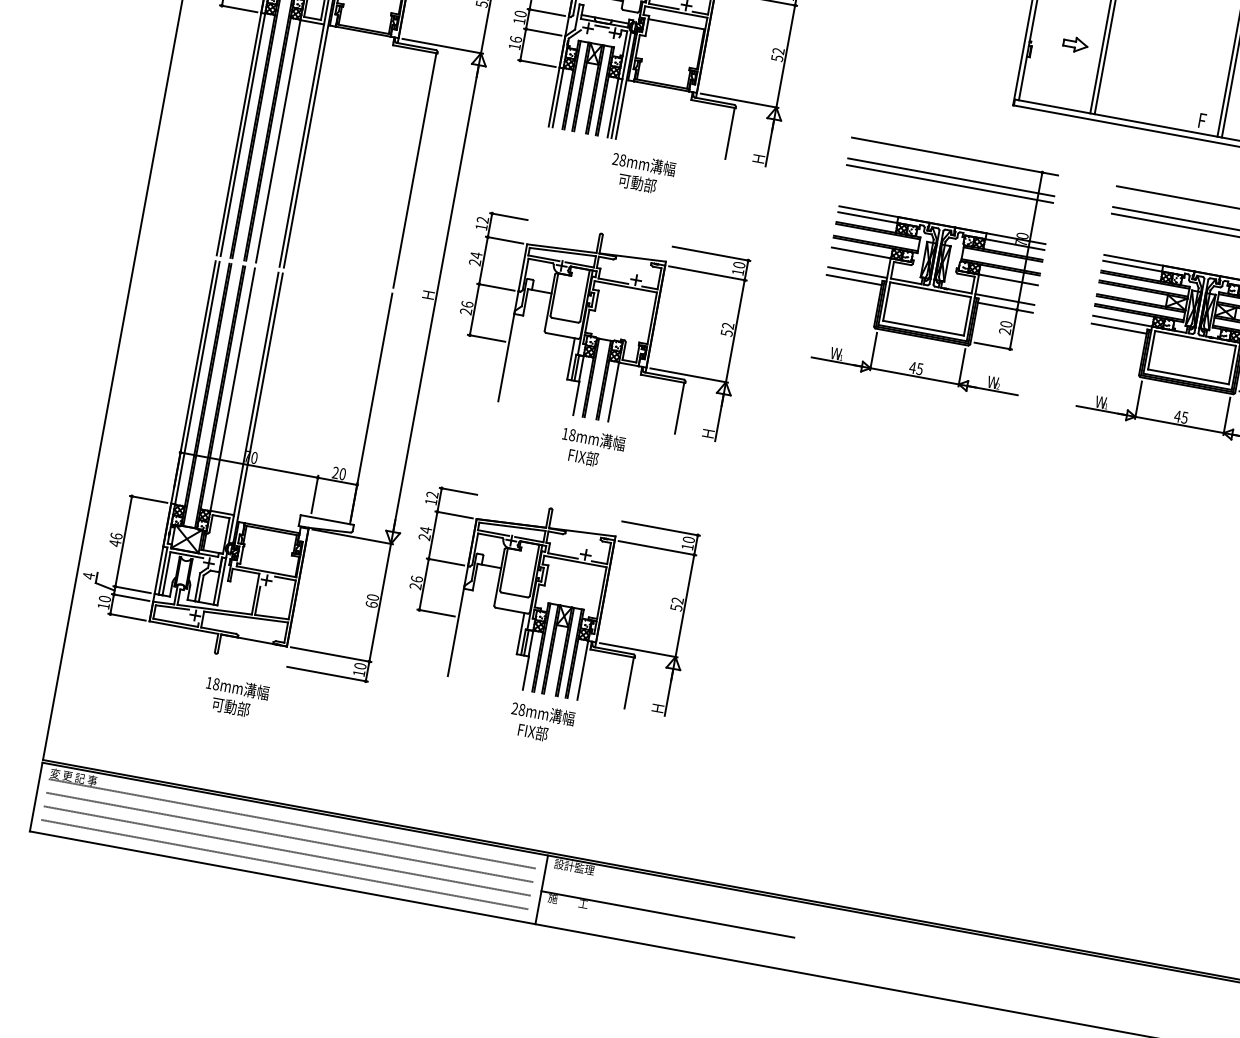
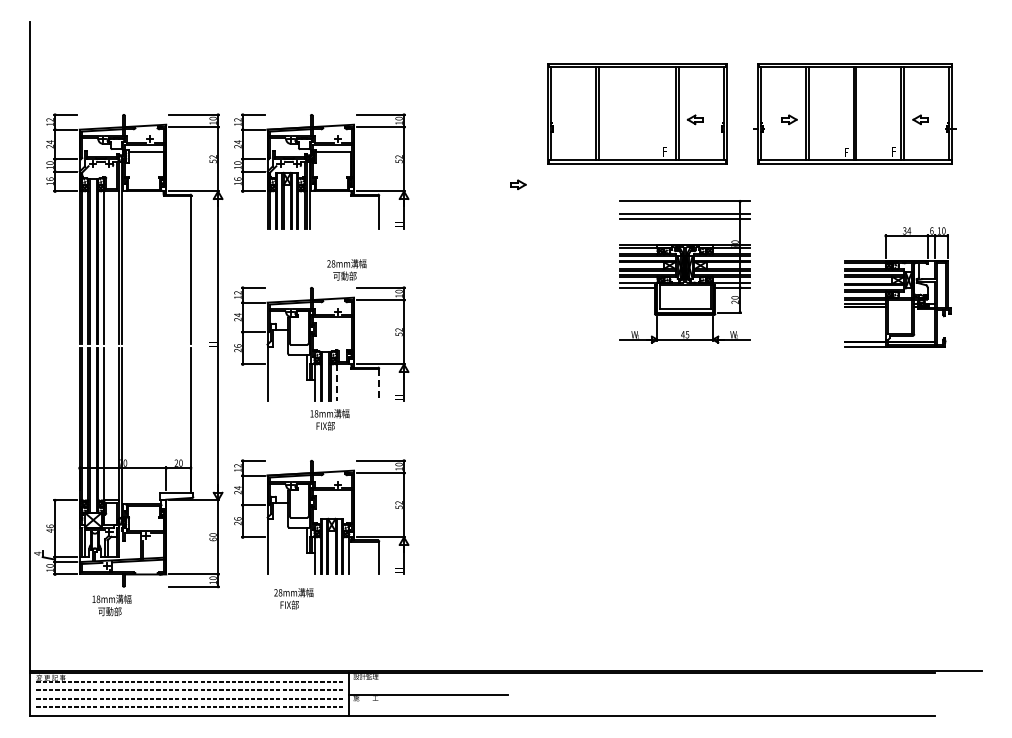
part: (1076, 44) -> (518, 184), moved
text: (641, 173) -> (346, 269), moved
part: (933, 267) -> (517, 271), removed
line: (613, 391) -> (336, 382), solid -> dashed
line: (679, 408) -> (378, 385), solid -> dashed
text: (235, 697) -> (111, 605), moved
text: (541, 722) -> (293, 598), moved

